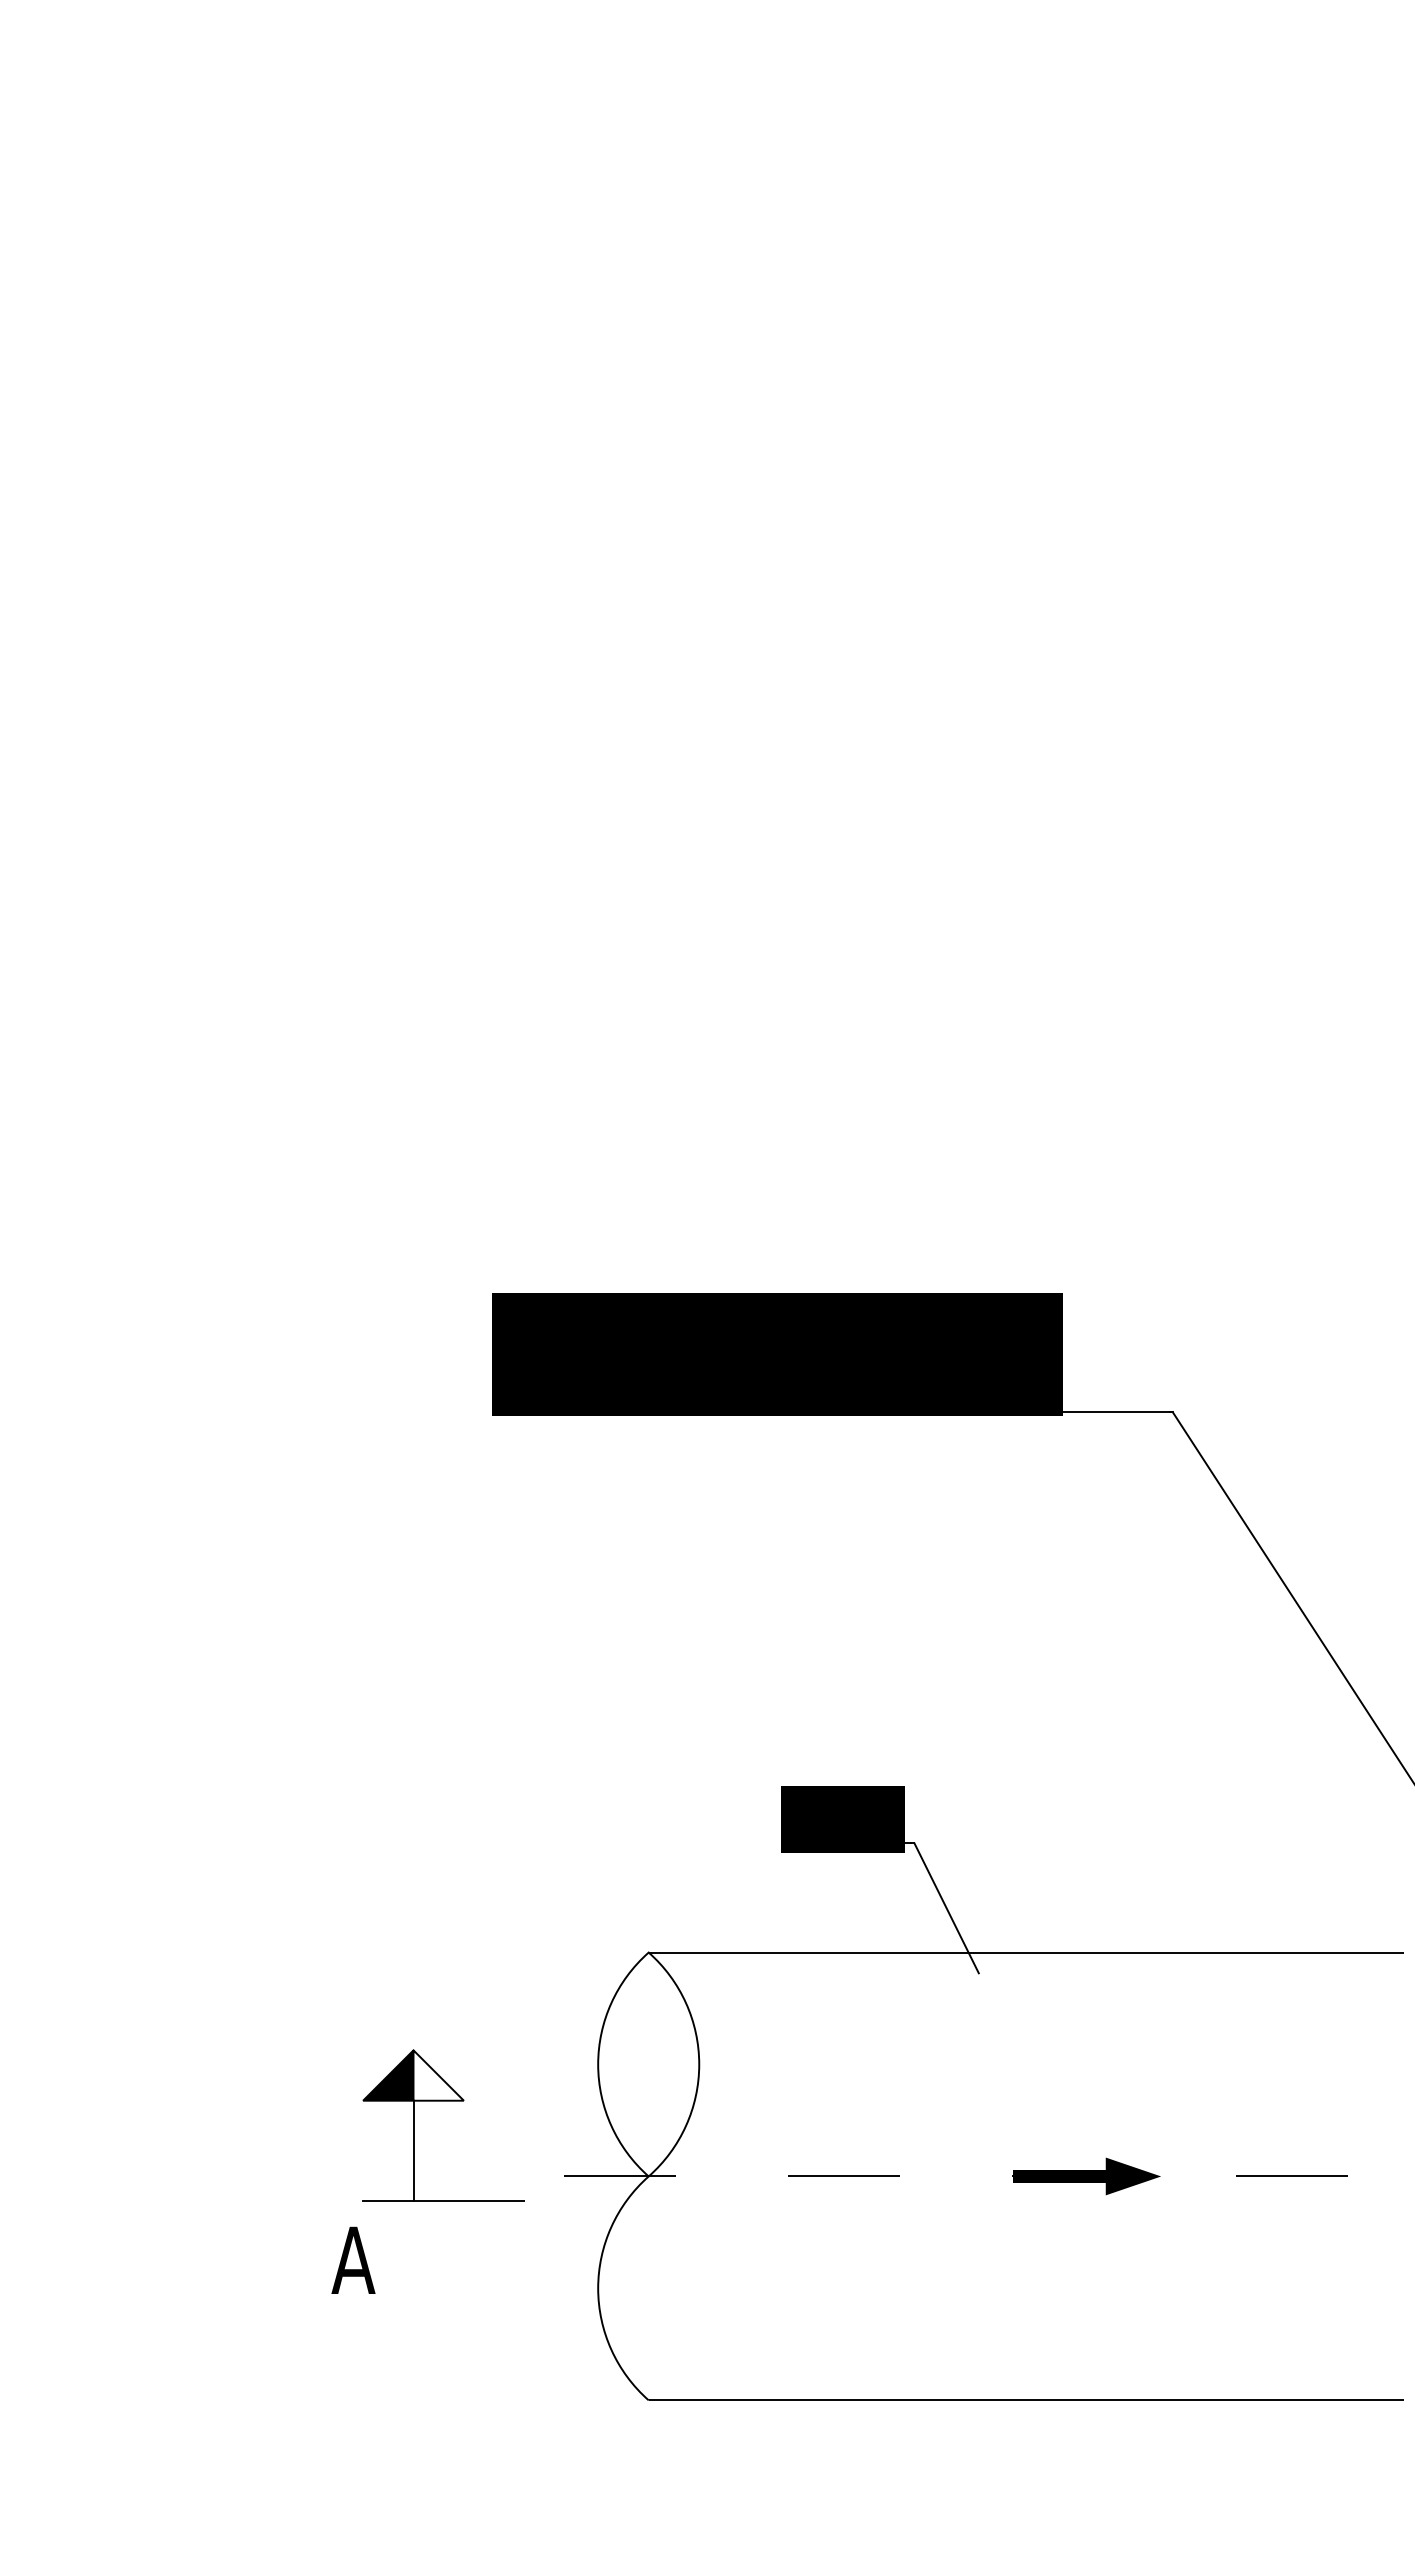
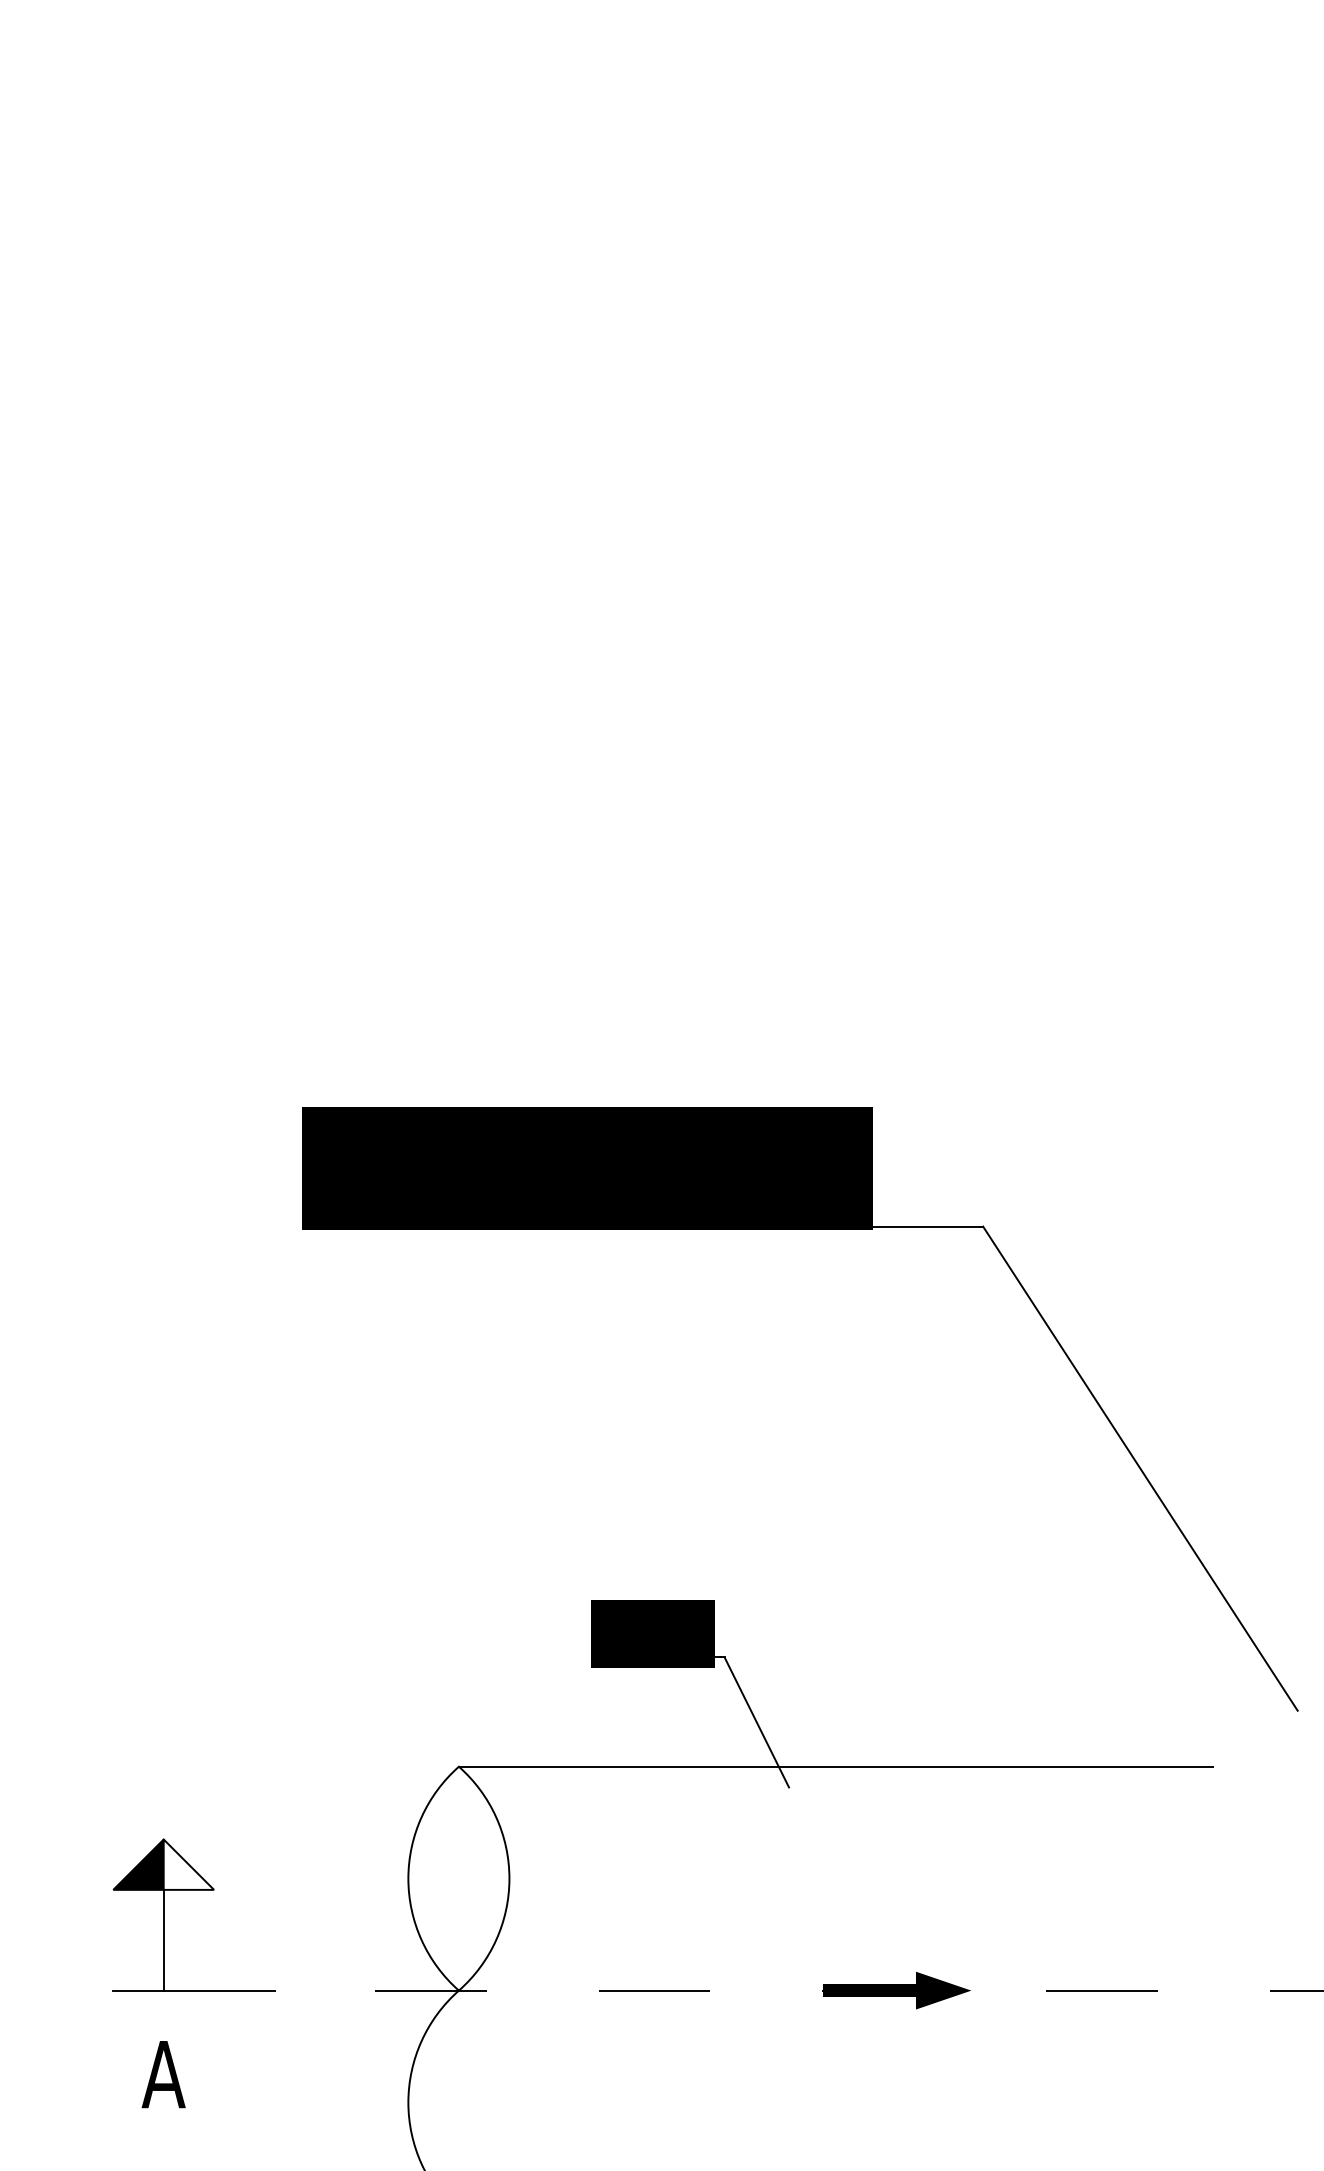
part: (443, 2101) -> (193, 1890), moved

